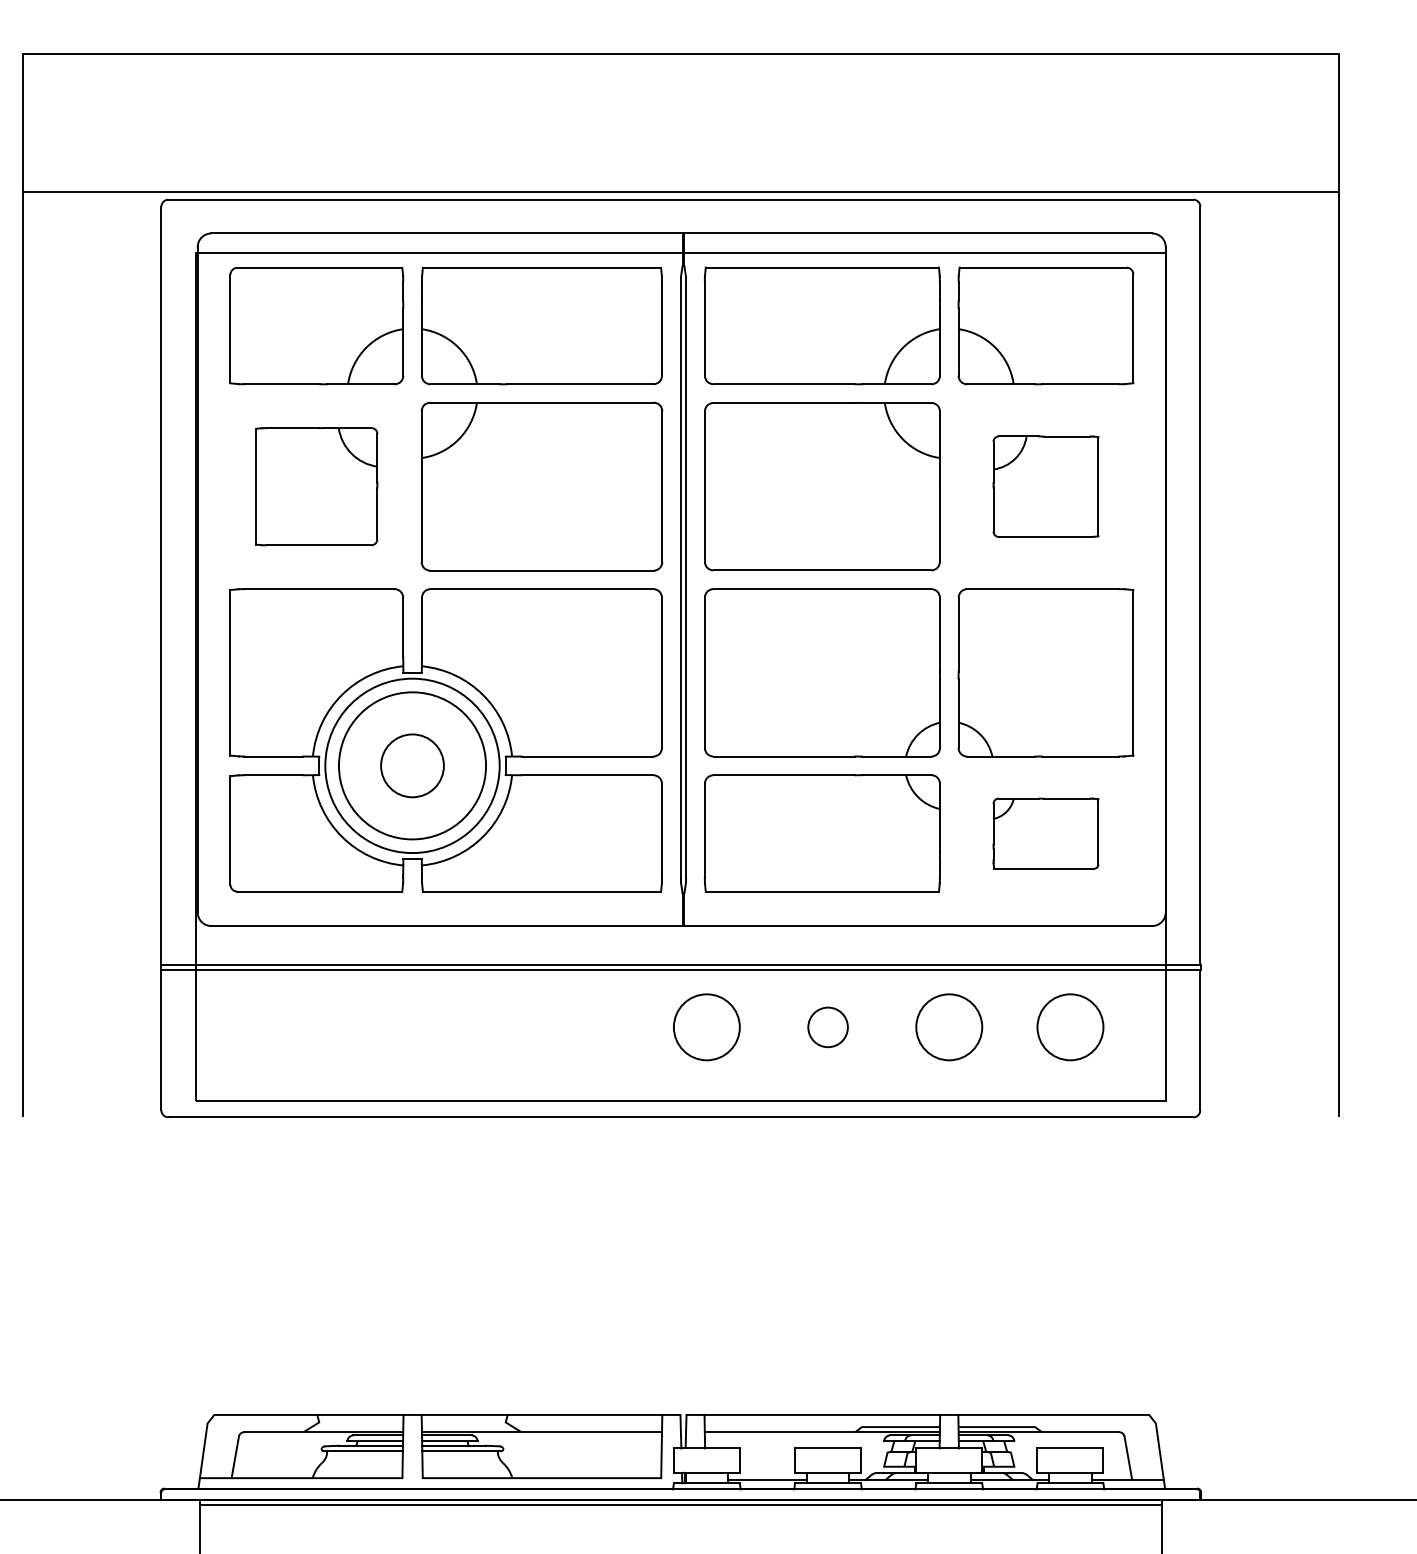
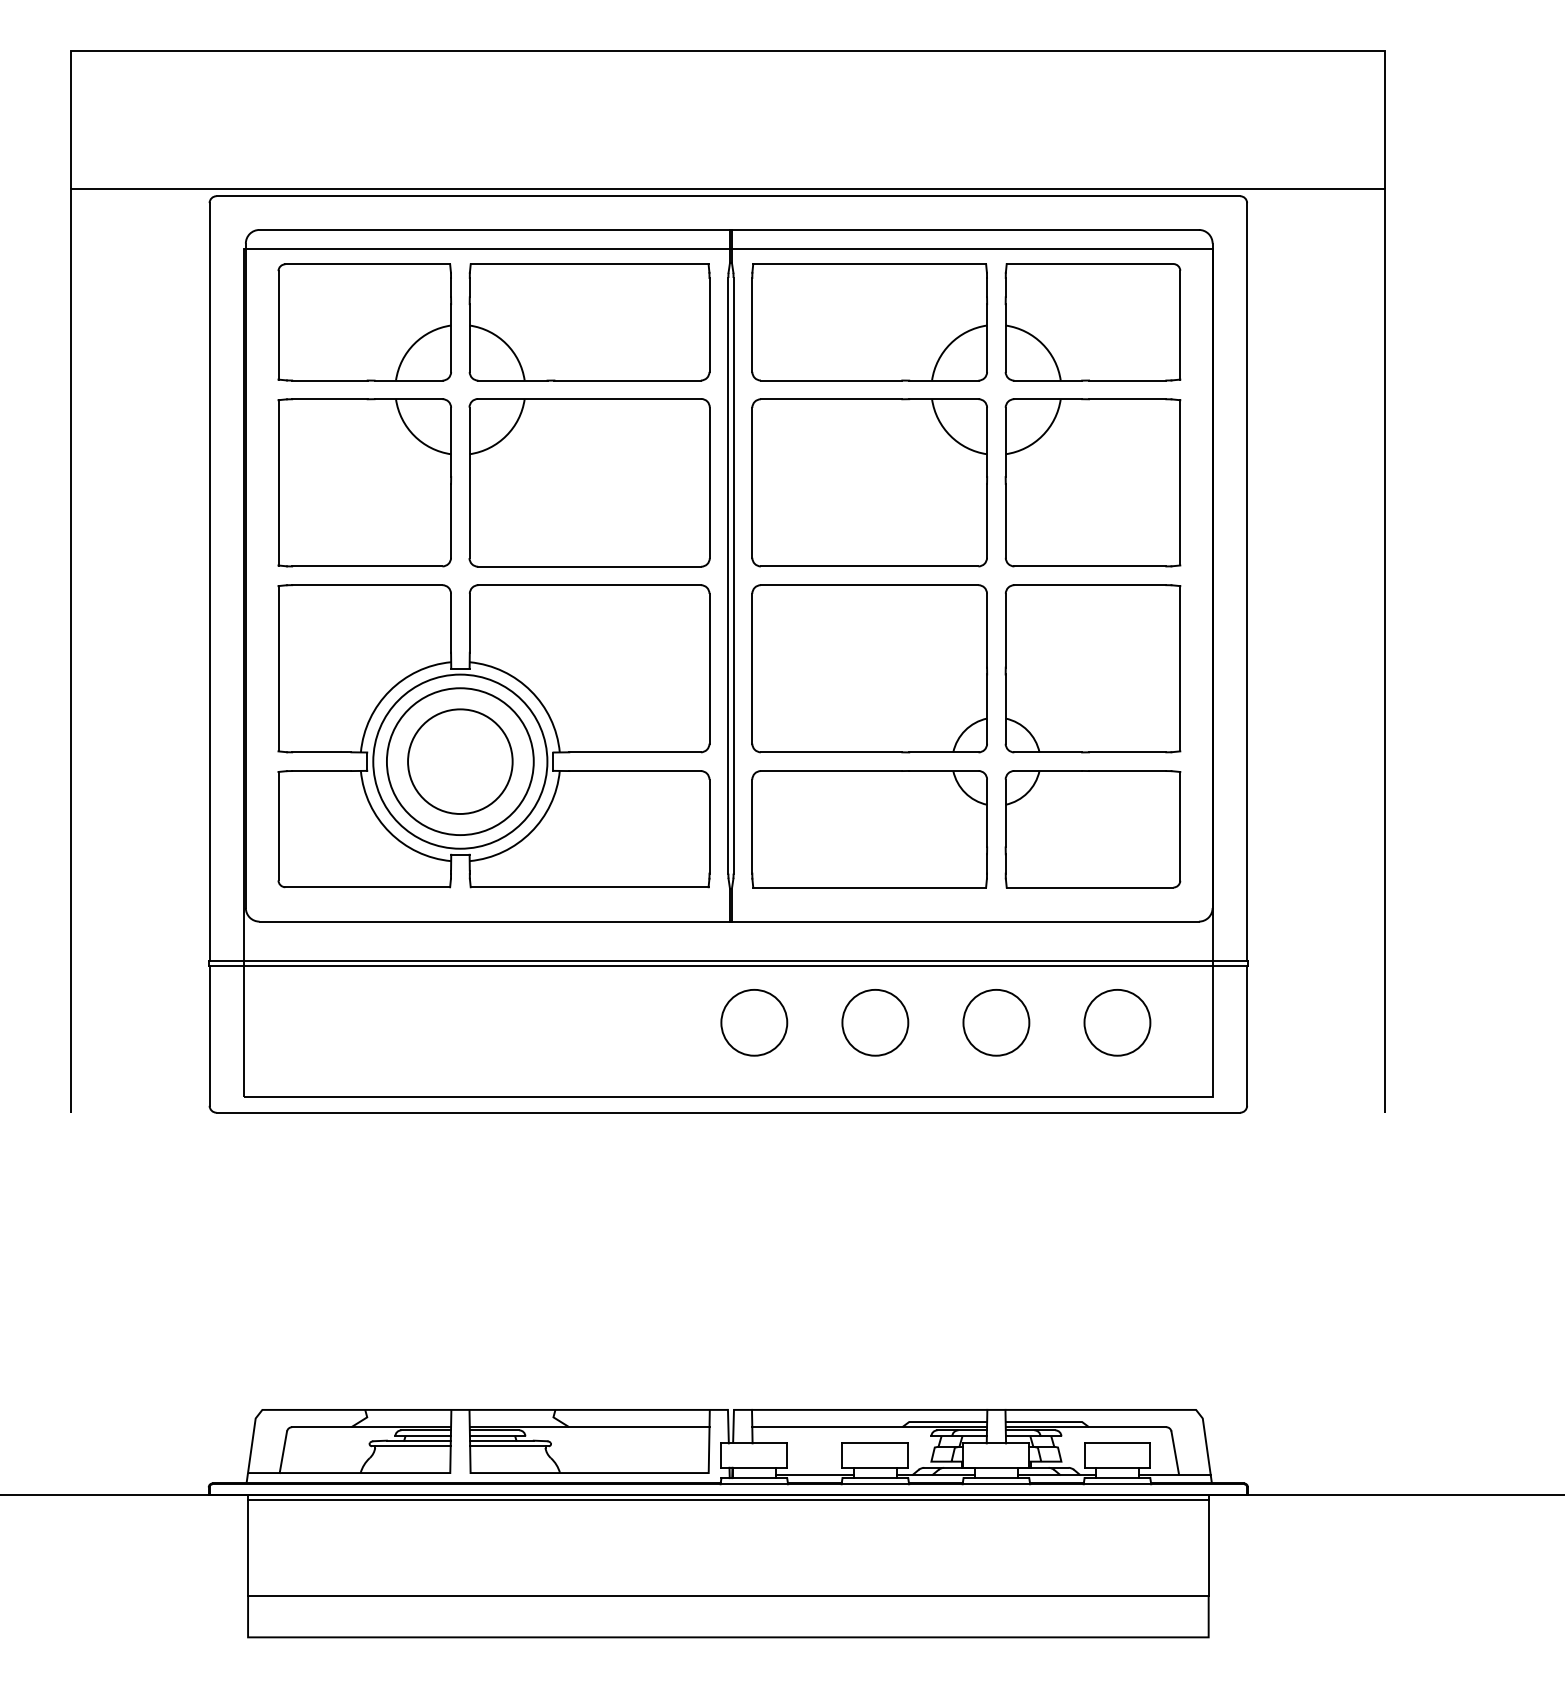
part: (316, 486) -> (364, 482), size x1.43
part: (1045, 486) -> (1092, 482), size x1.67
circle: (412, 765) -> (460, 761), size x1.67
part: (1045, 833) -> (1092, 829), size x1.67
circle: (828, 1027) -> (875, 1022), size x1.67

